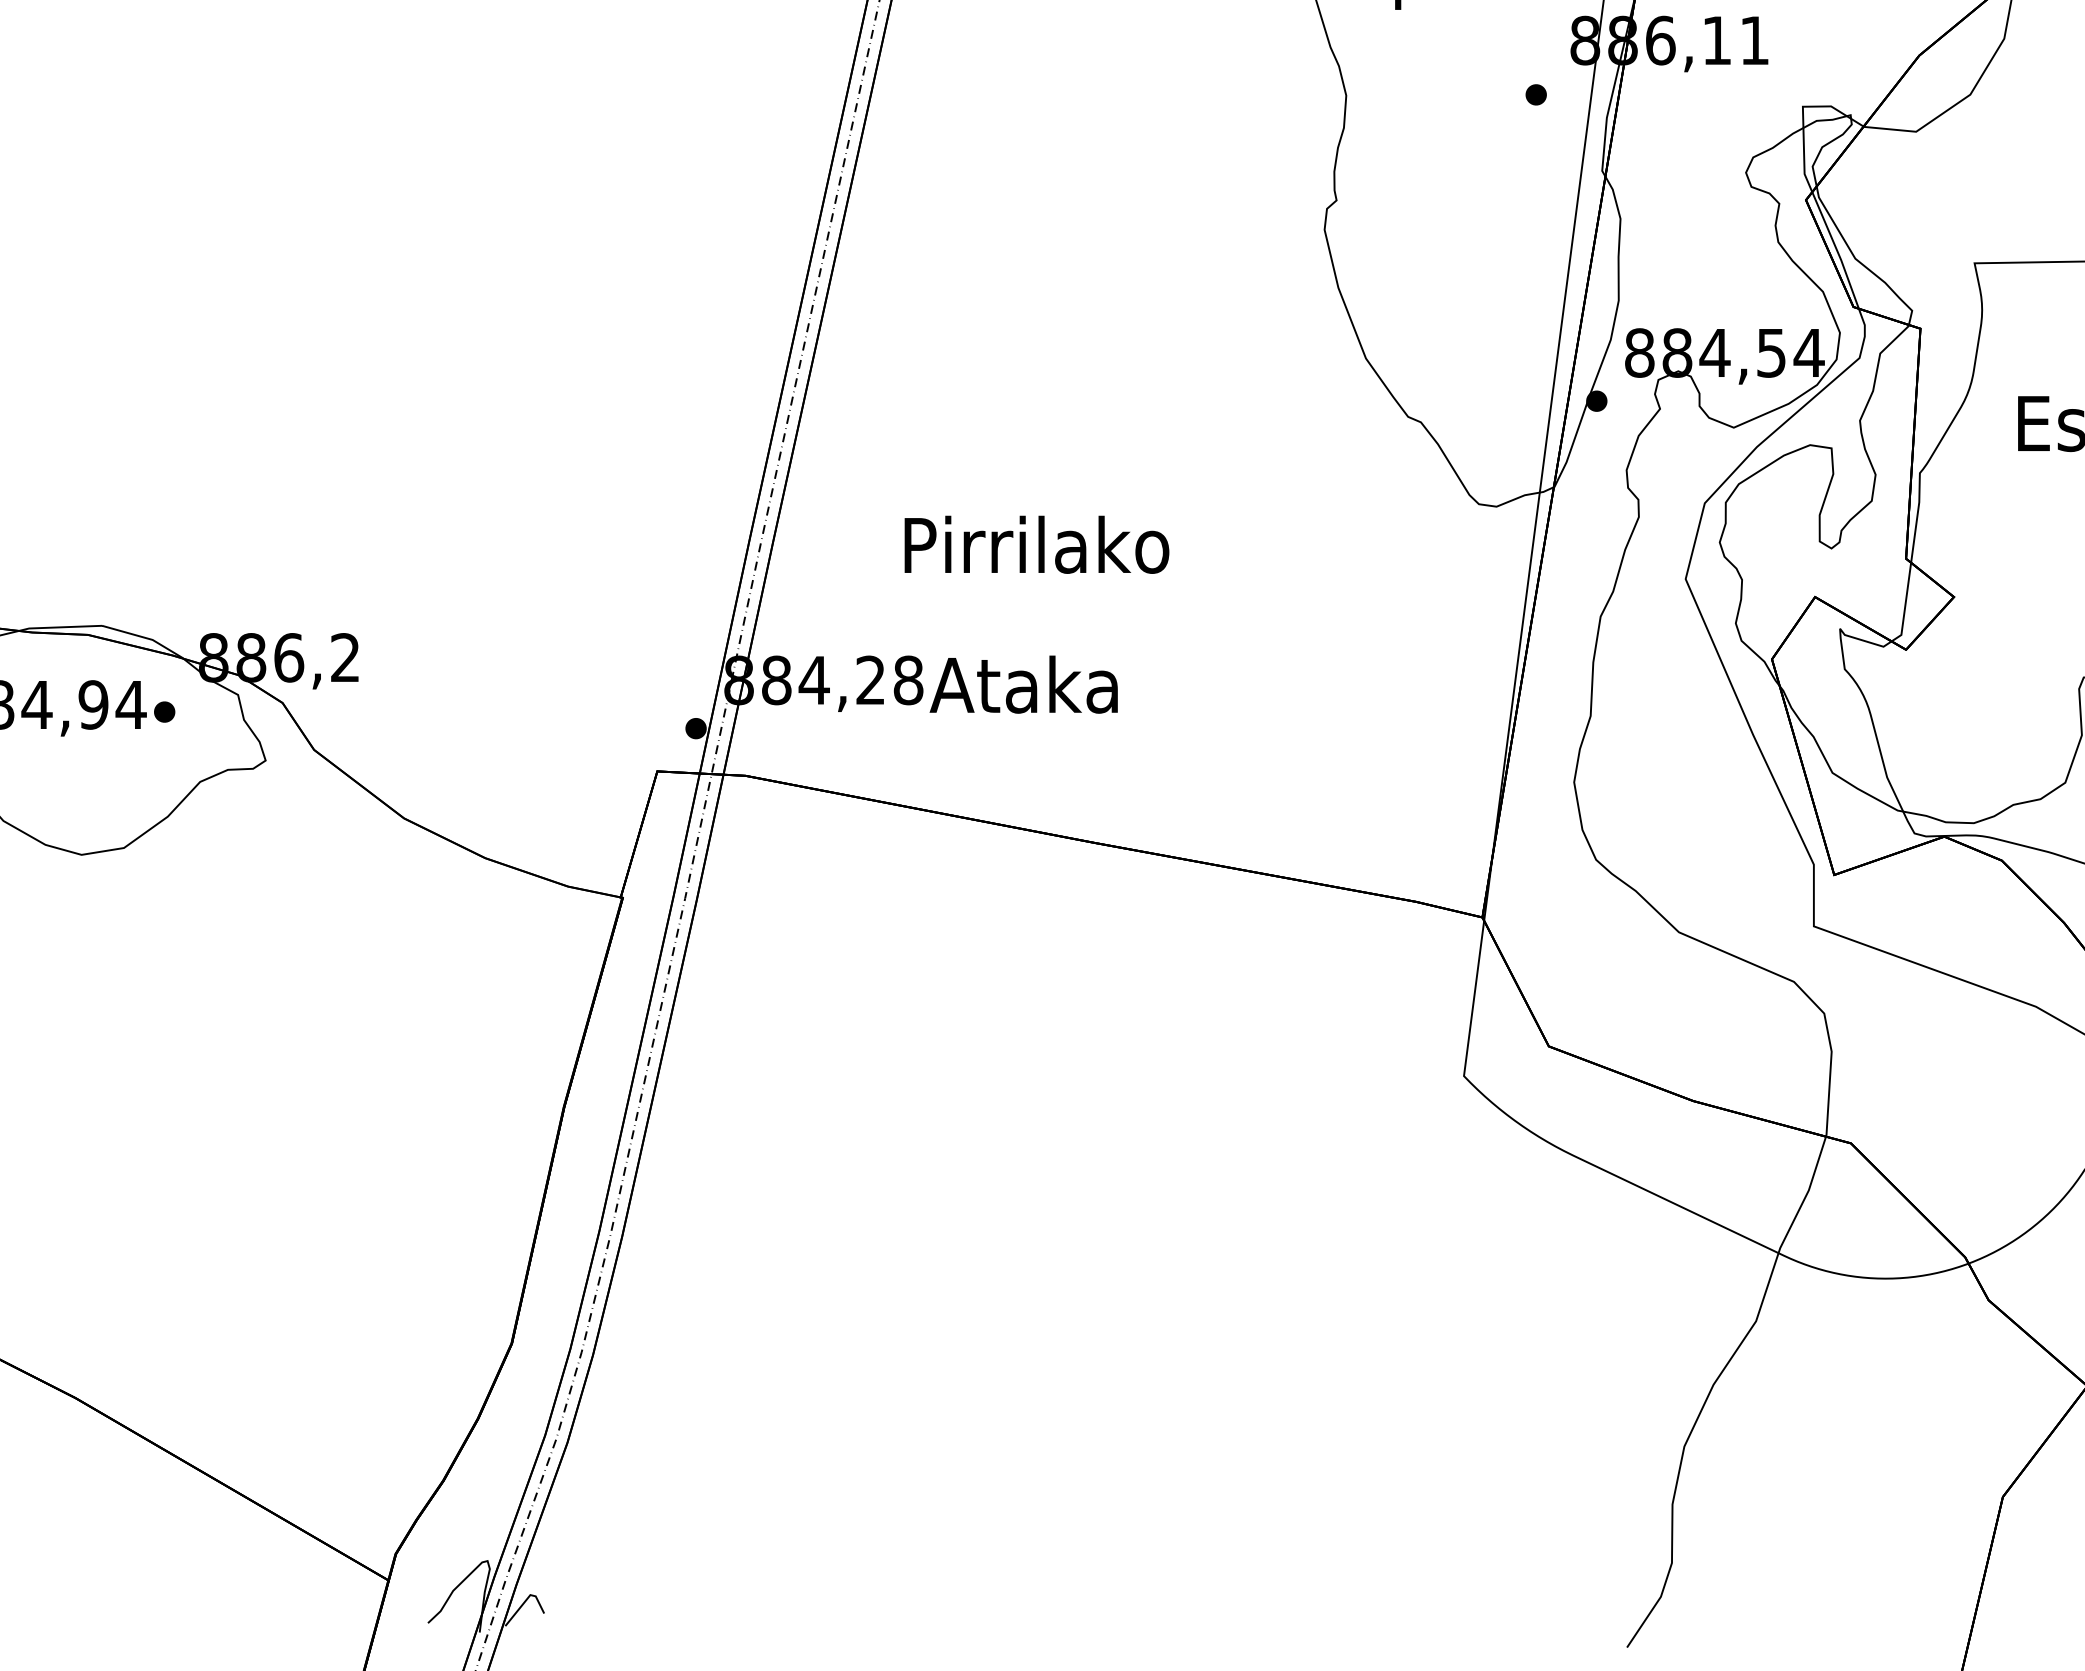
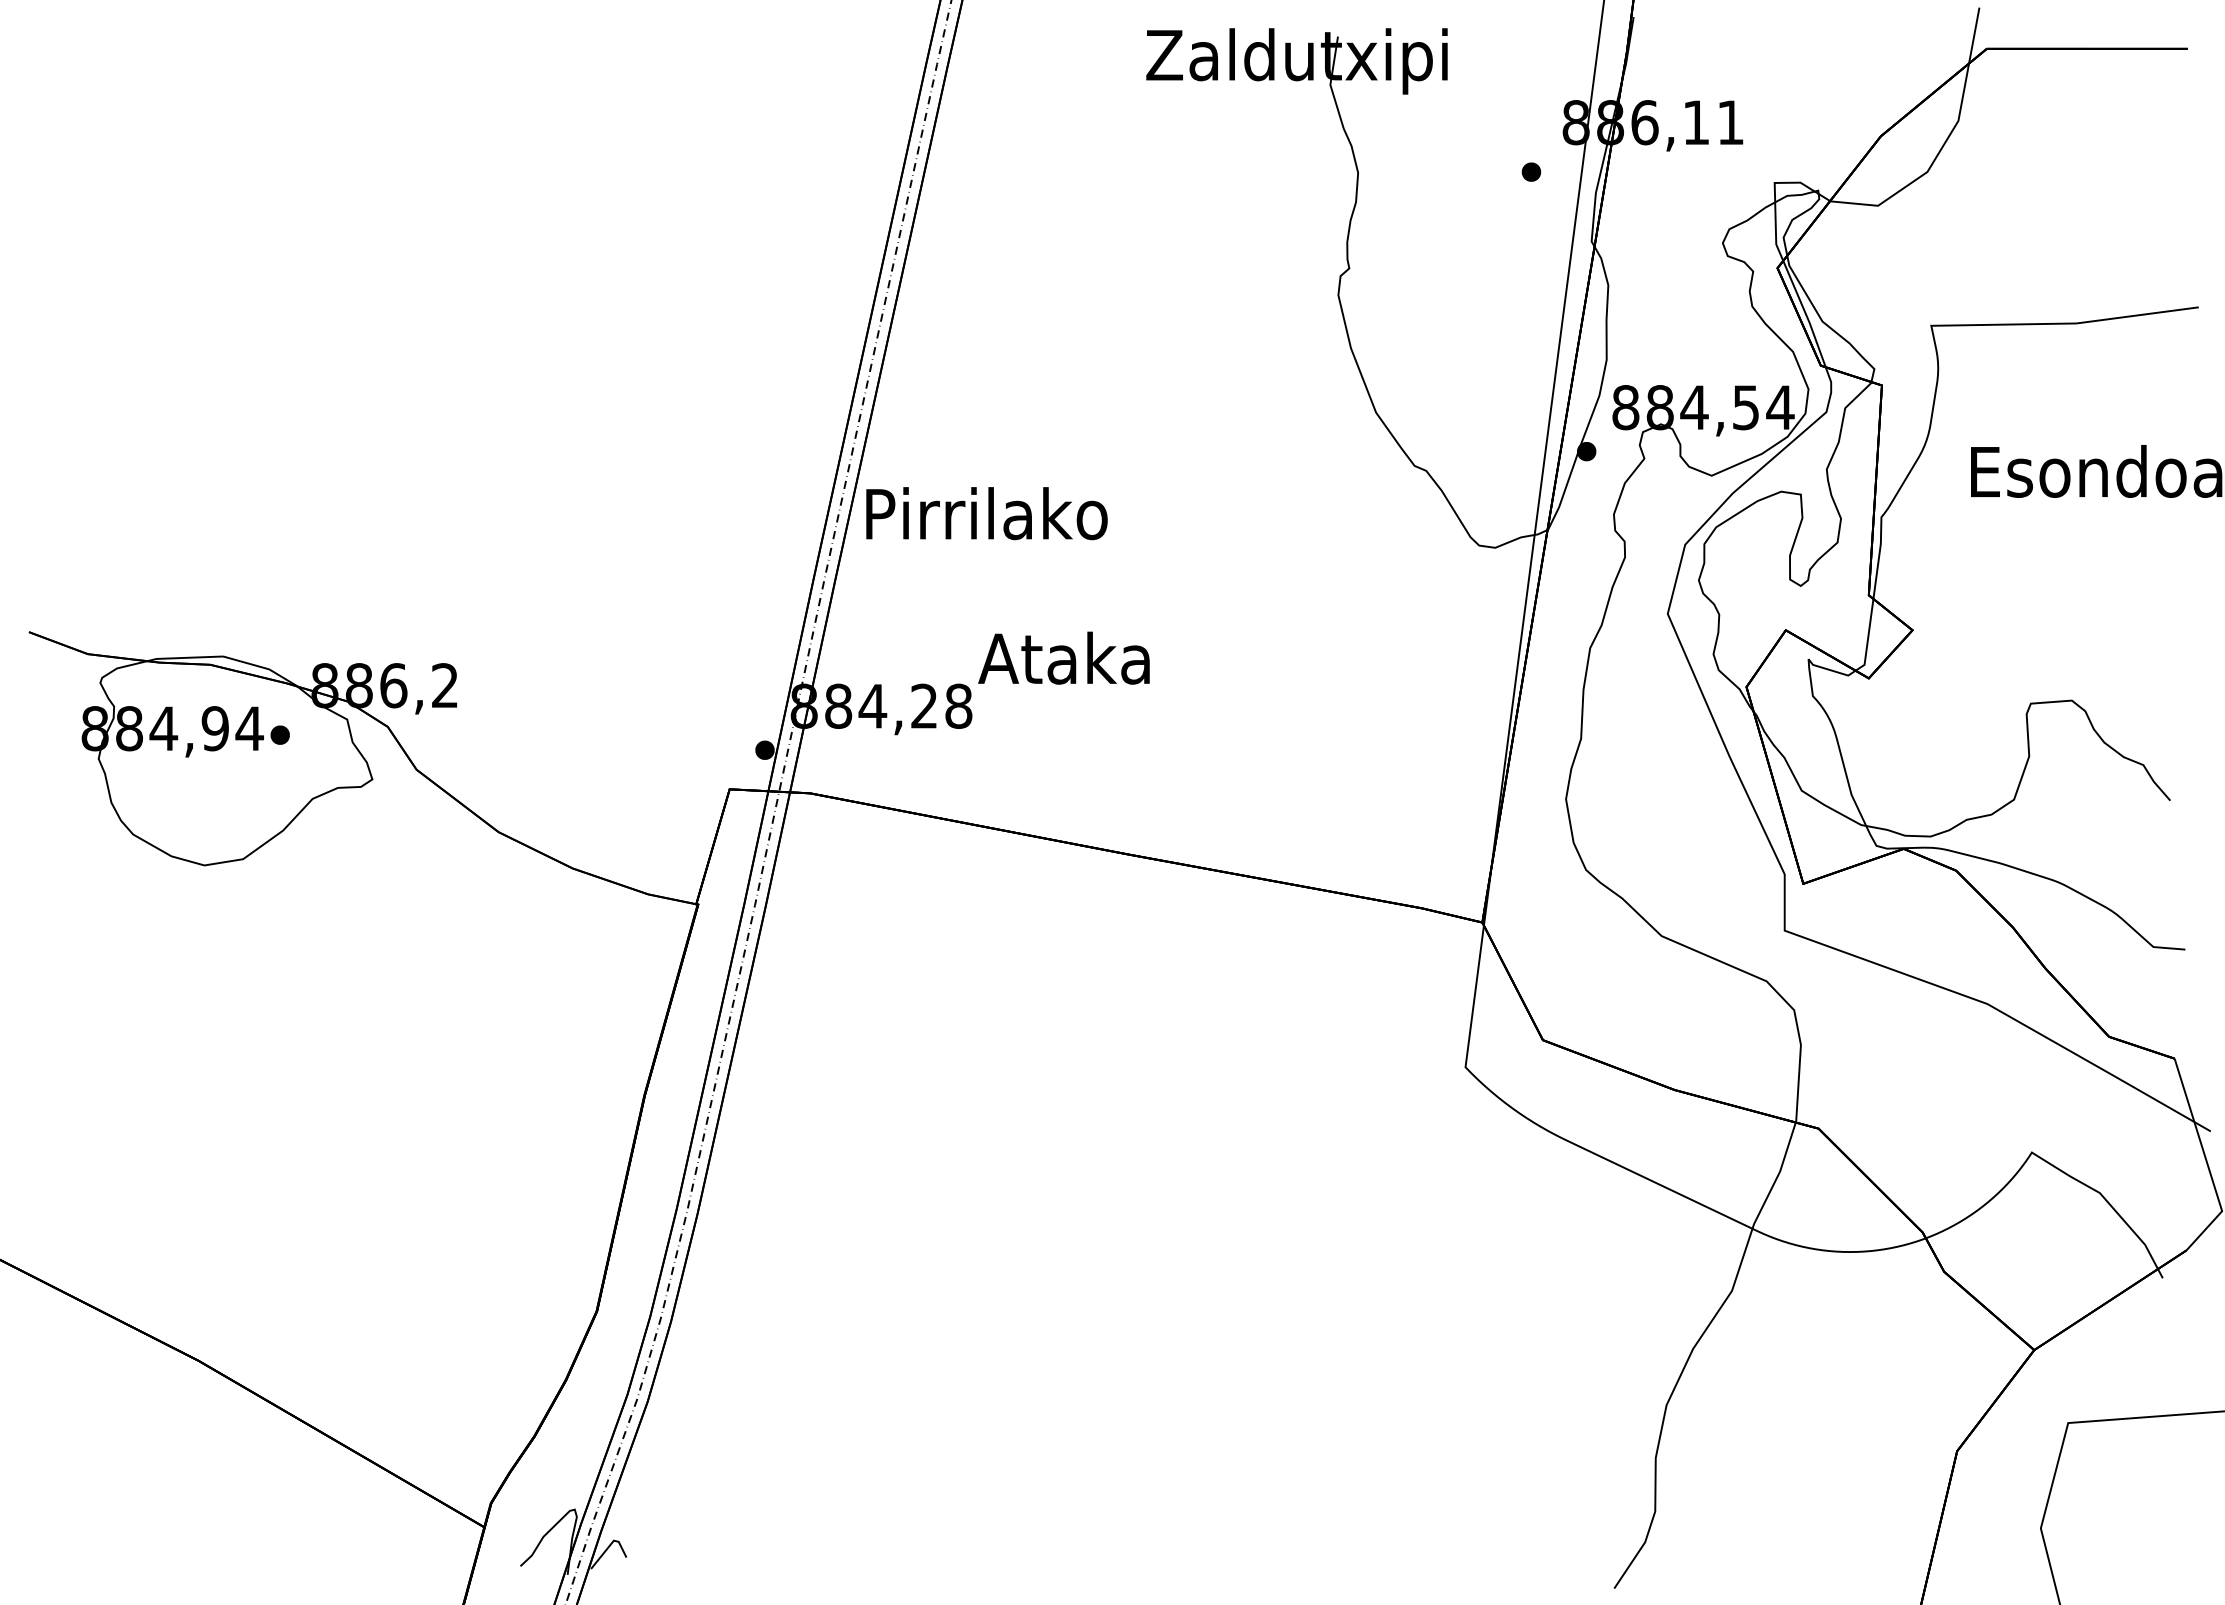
text: (1036, 544) -> (986, 513), moved
text: (1023, 683) -> (1063, 657), moved

